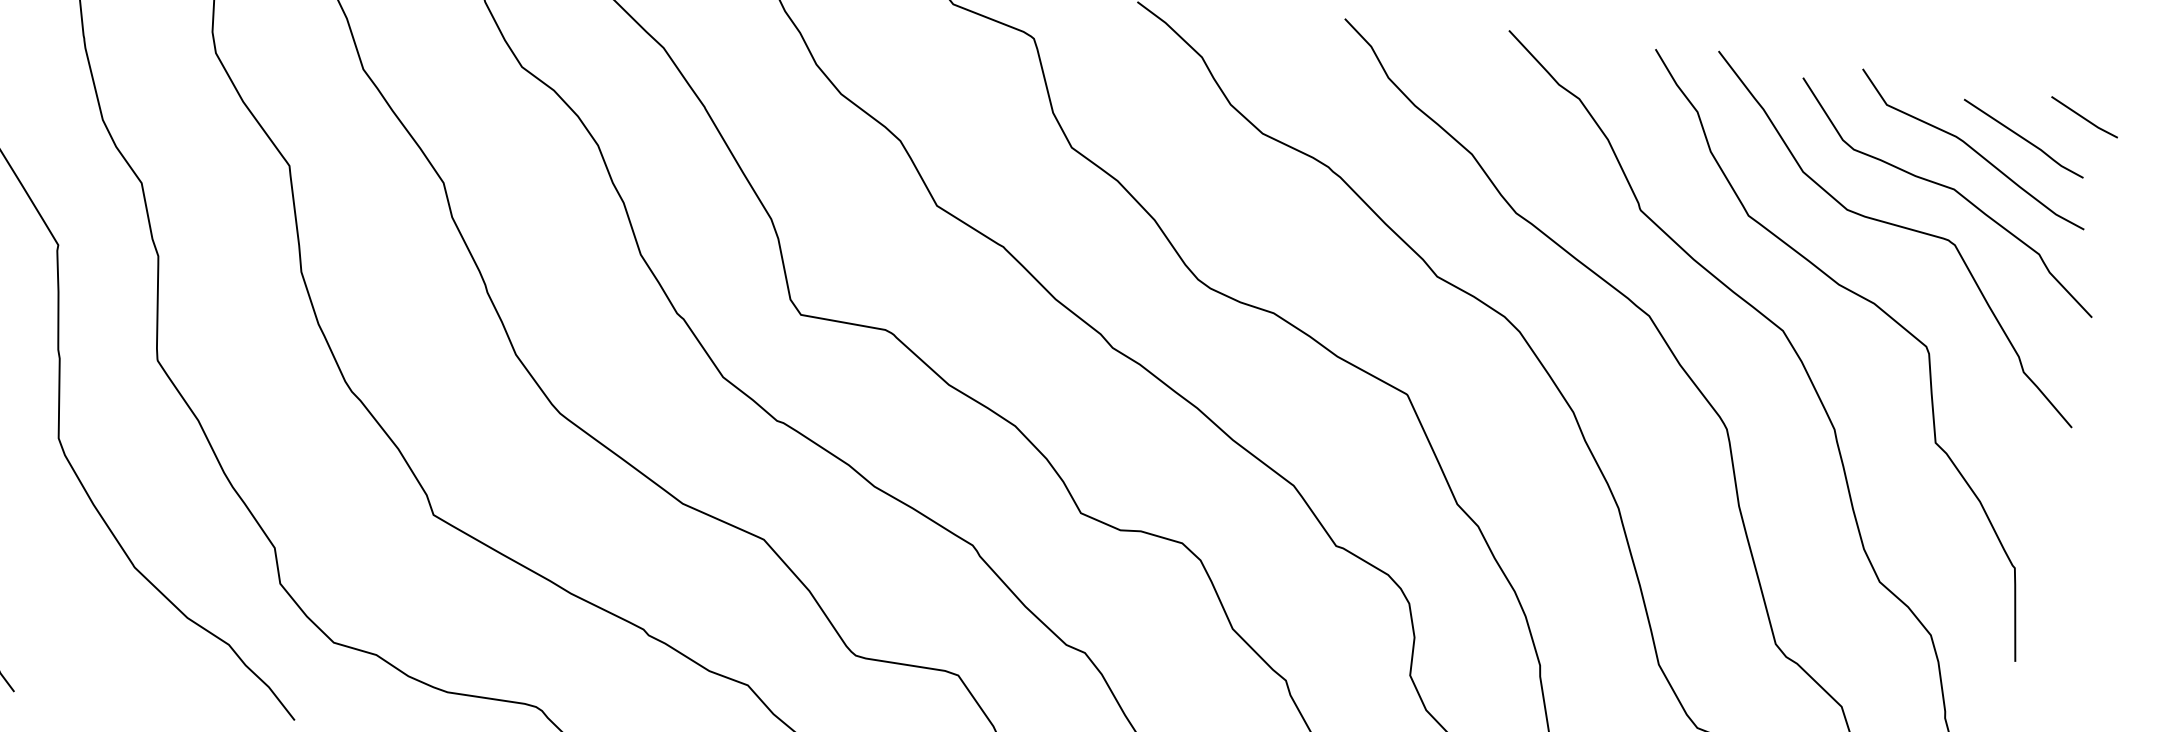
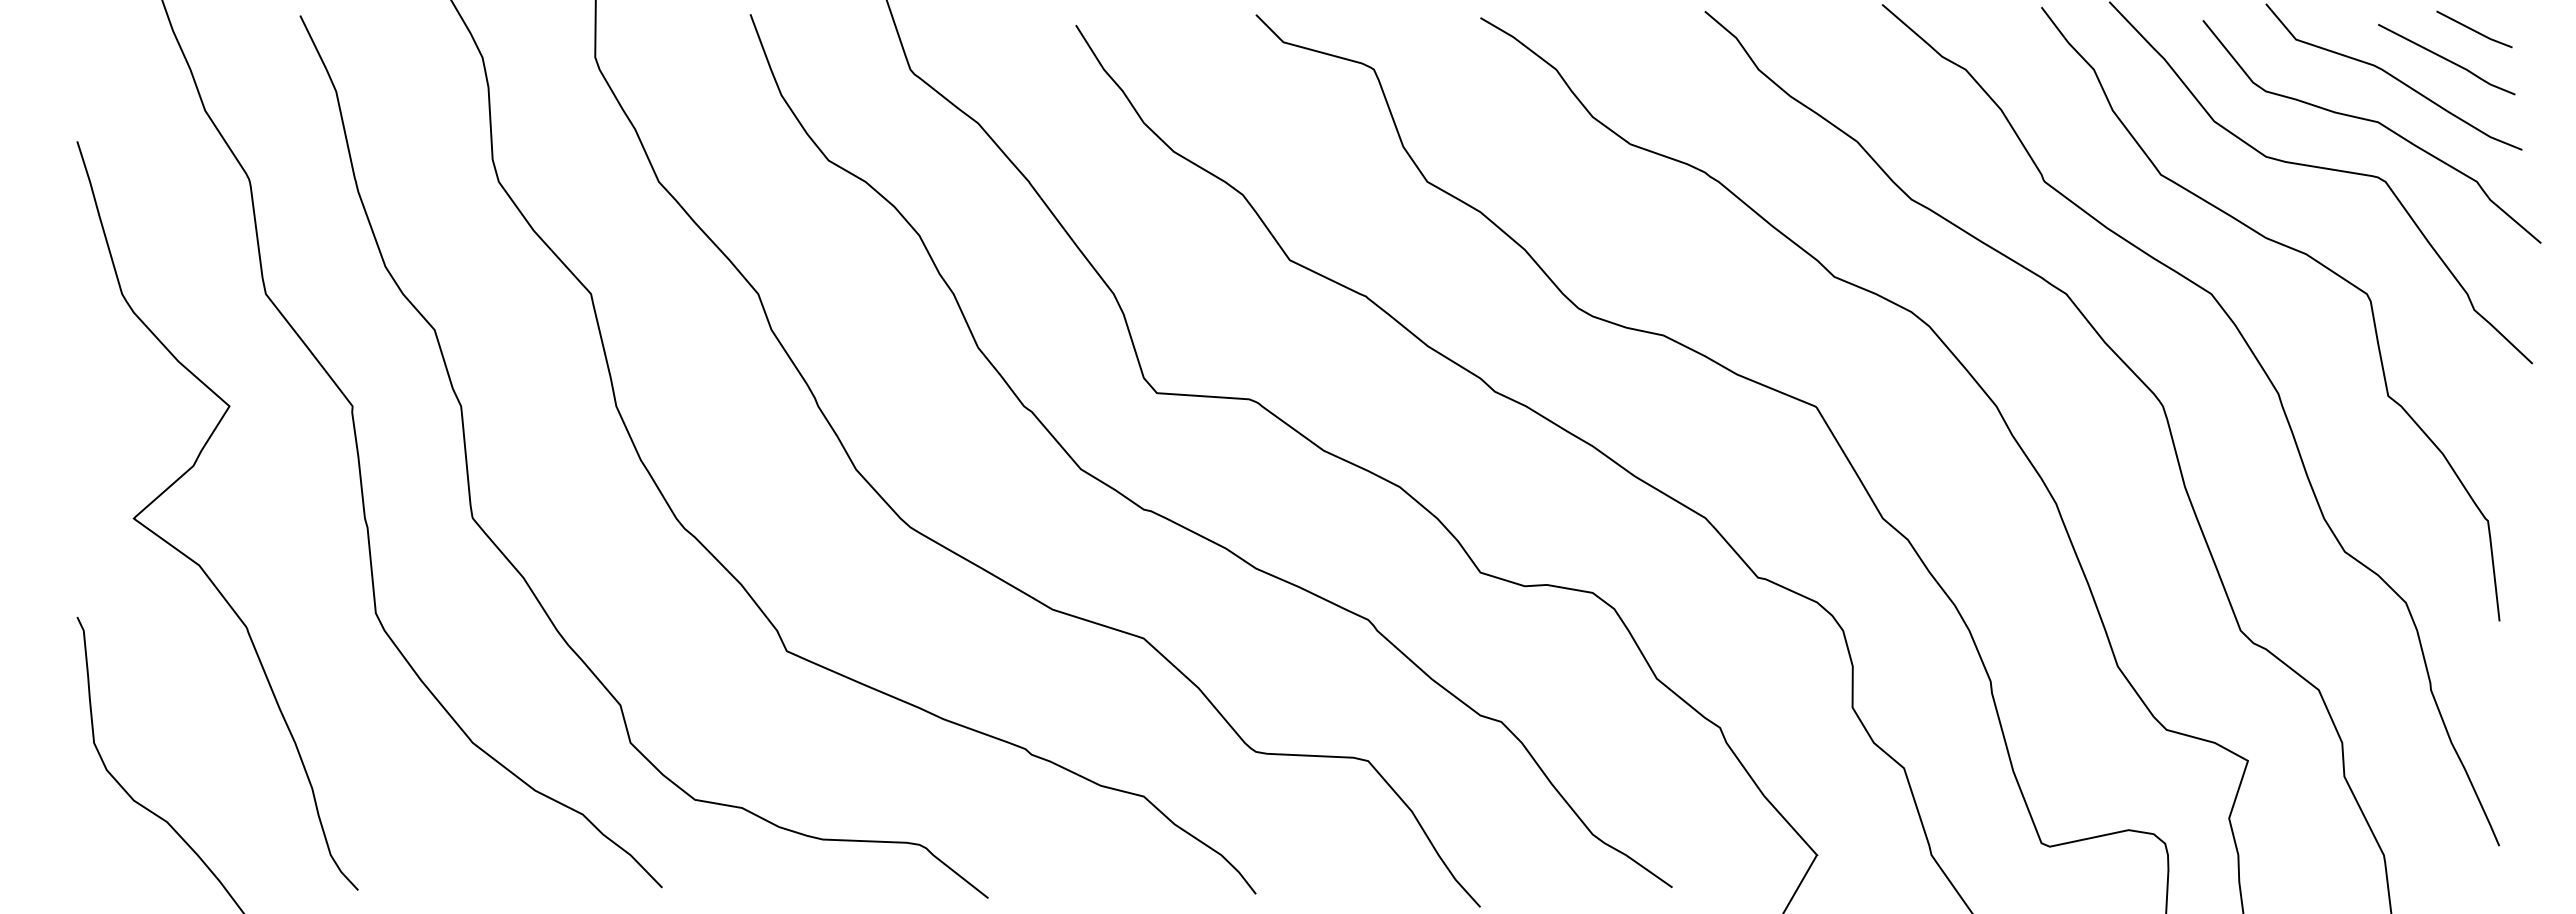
line: (2084, 117) -> (2474, 29), moved

